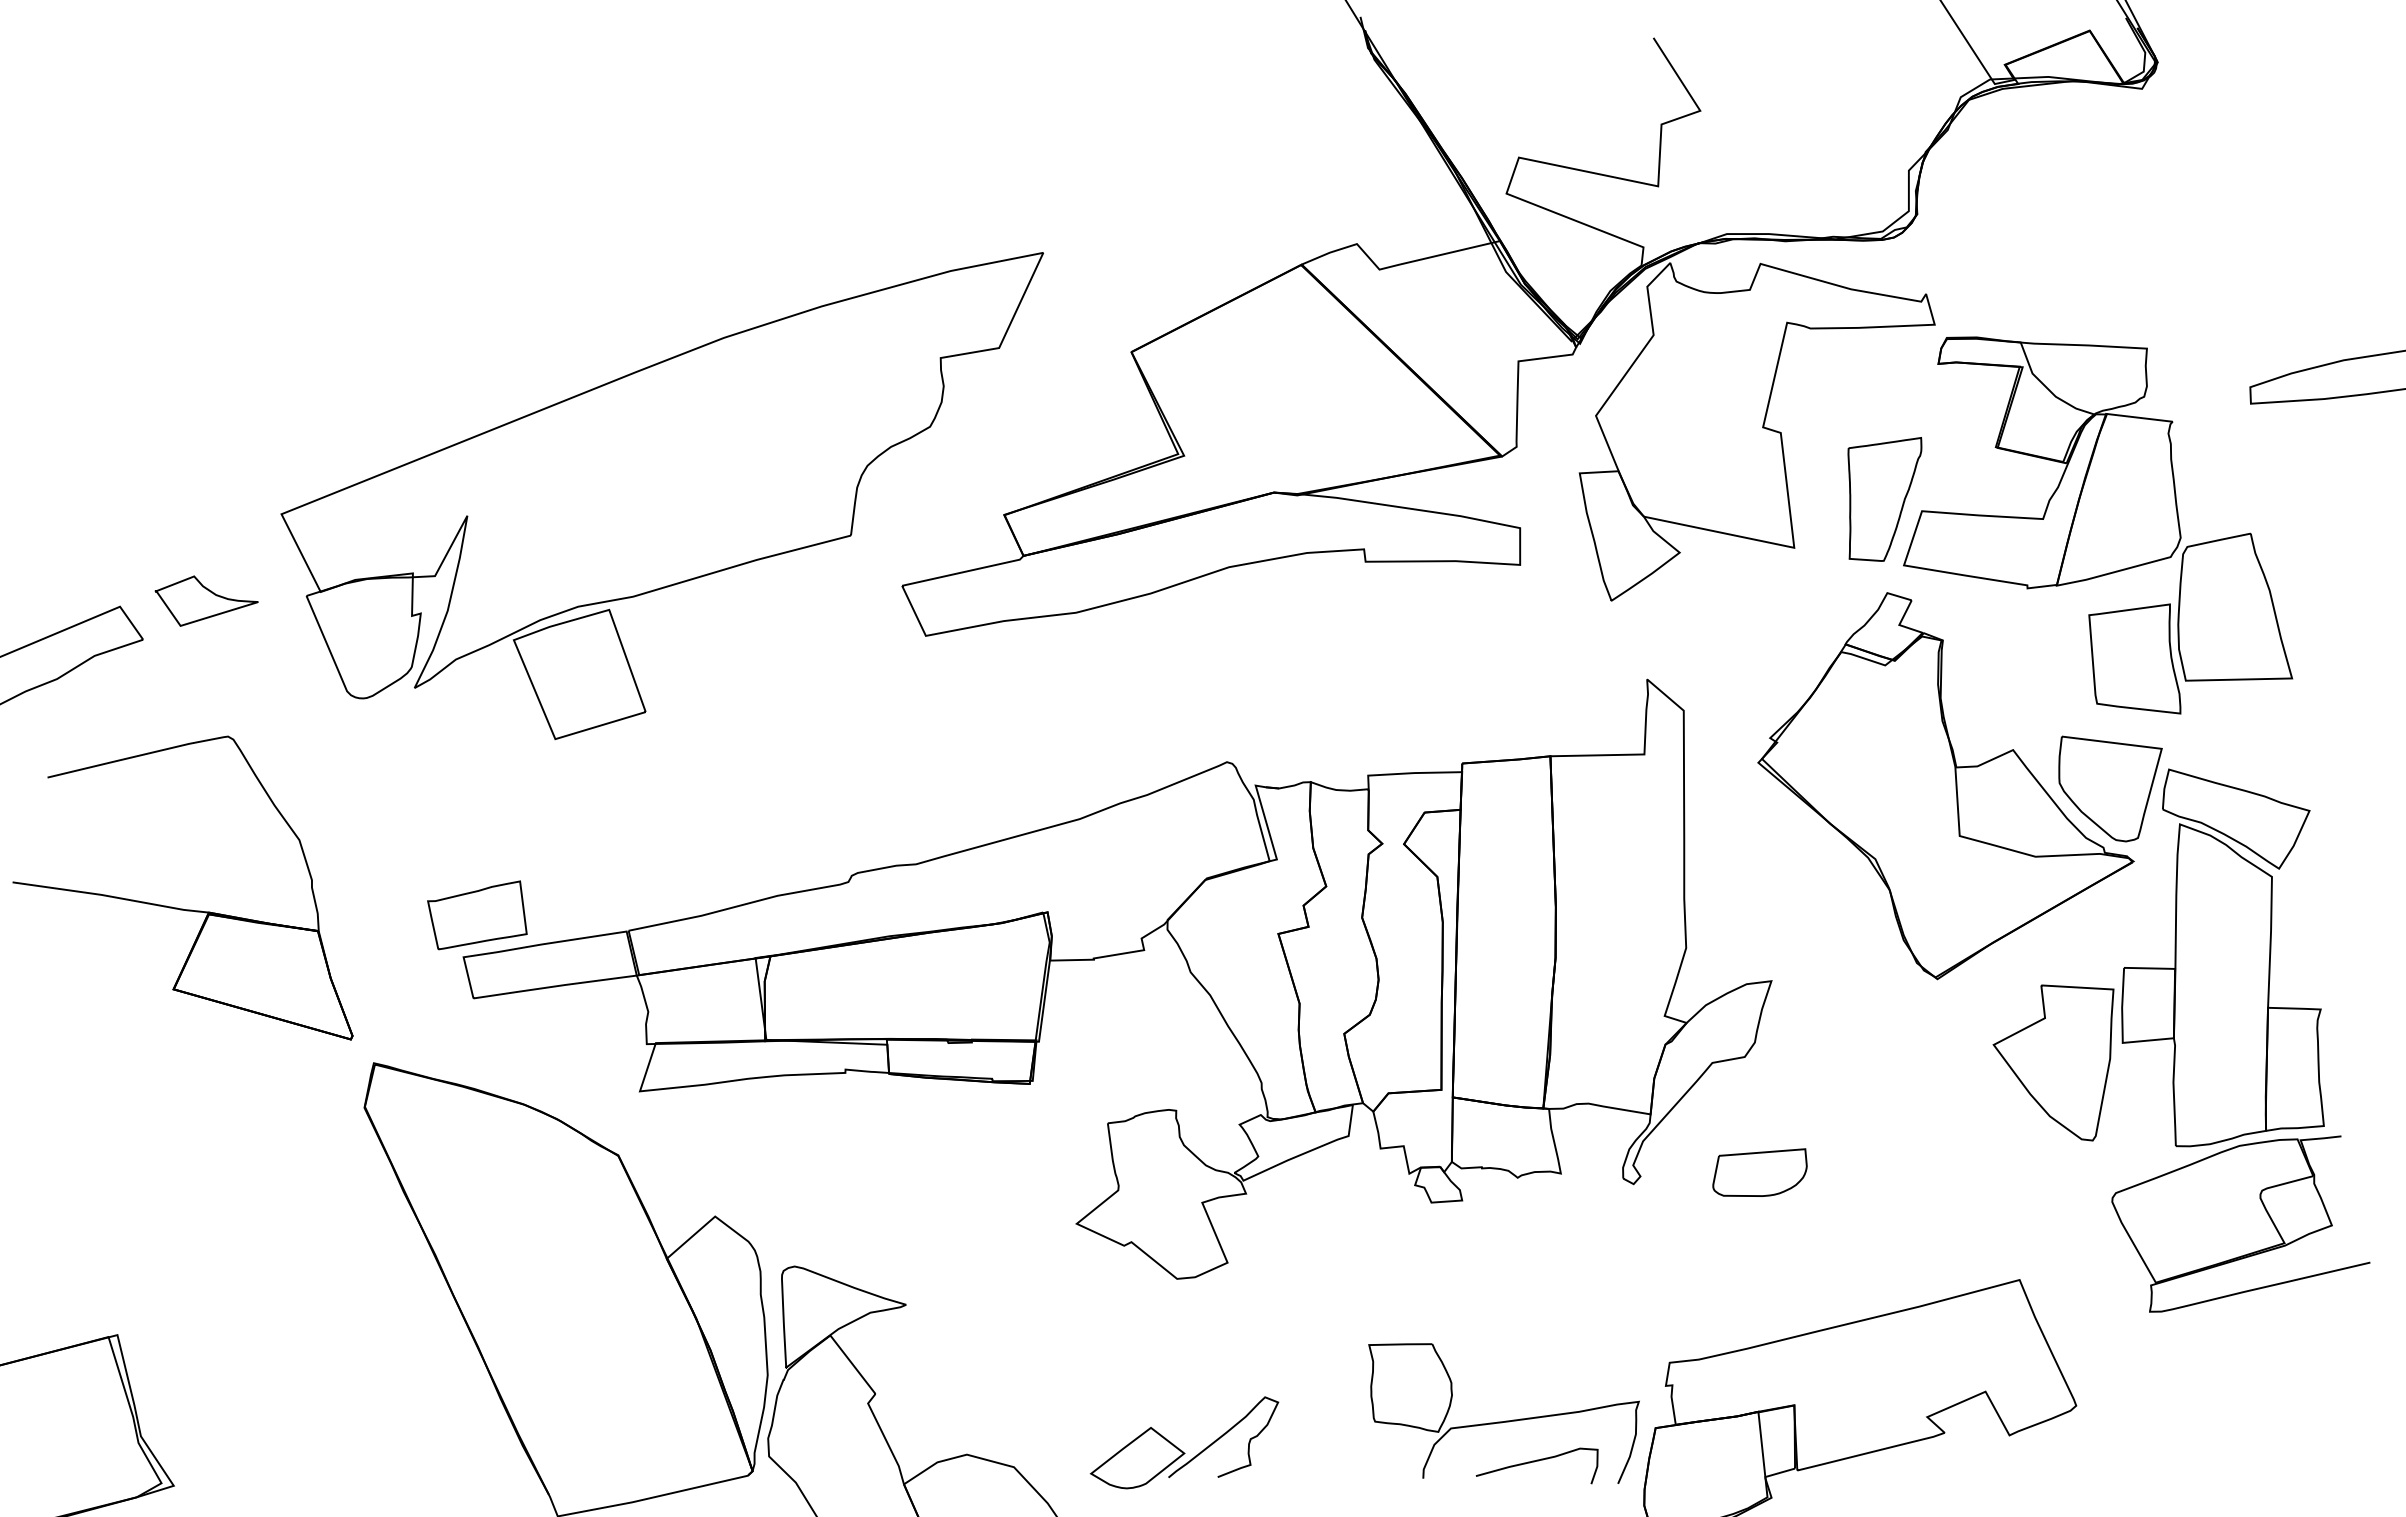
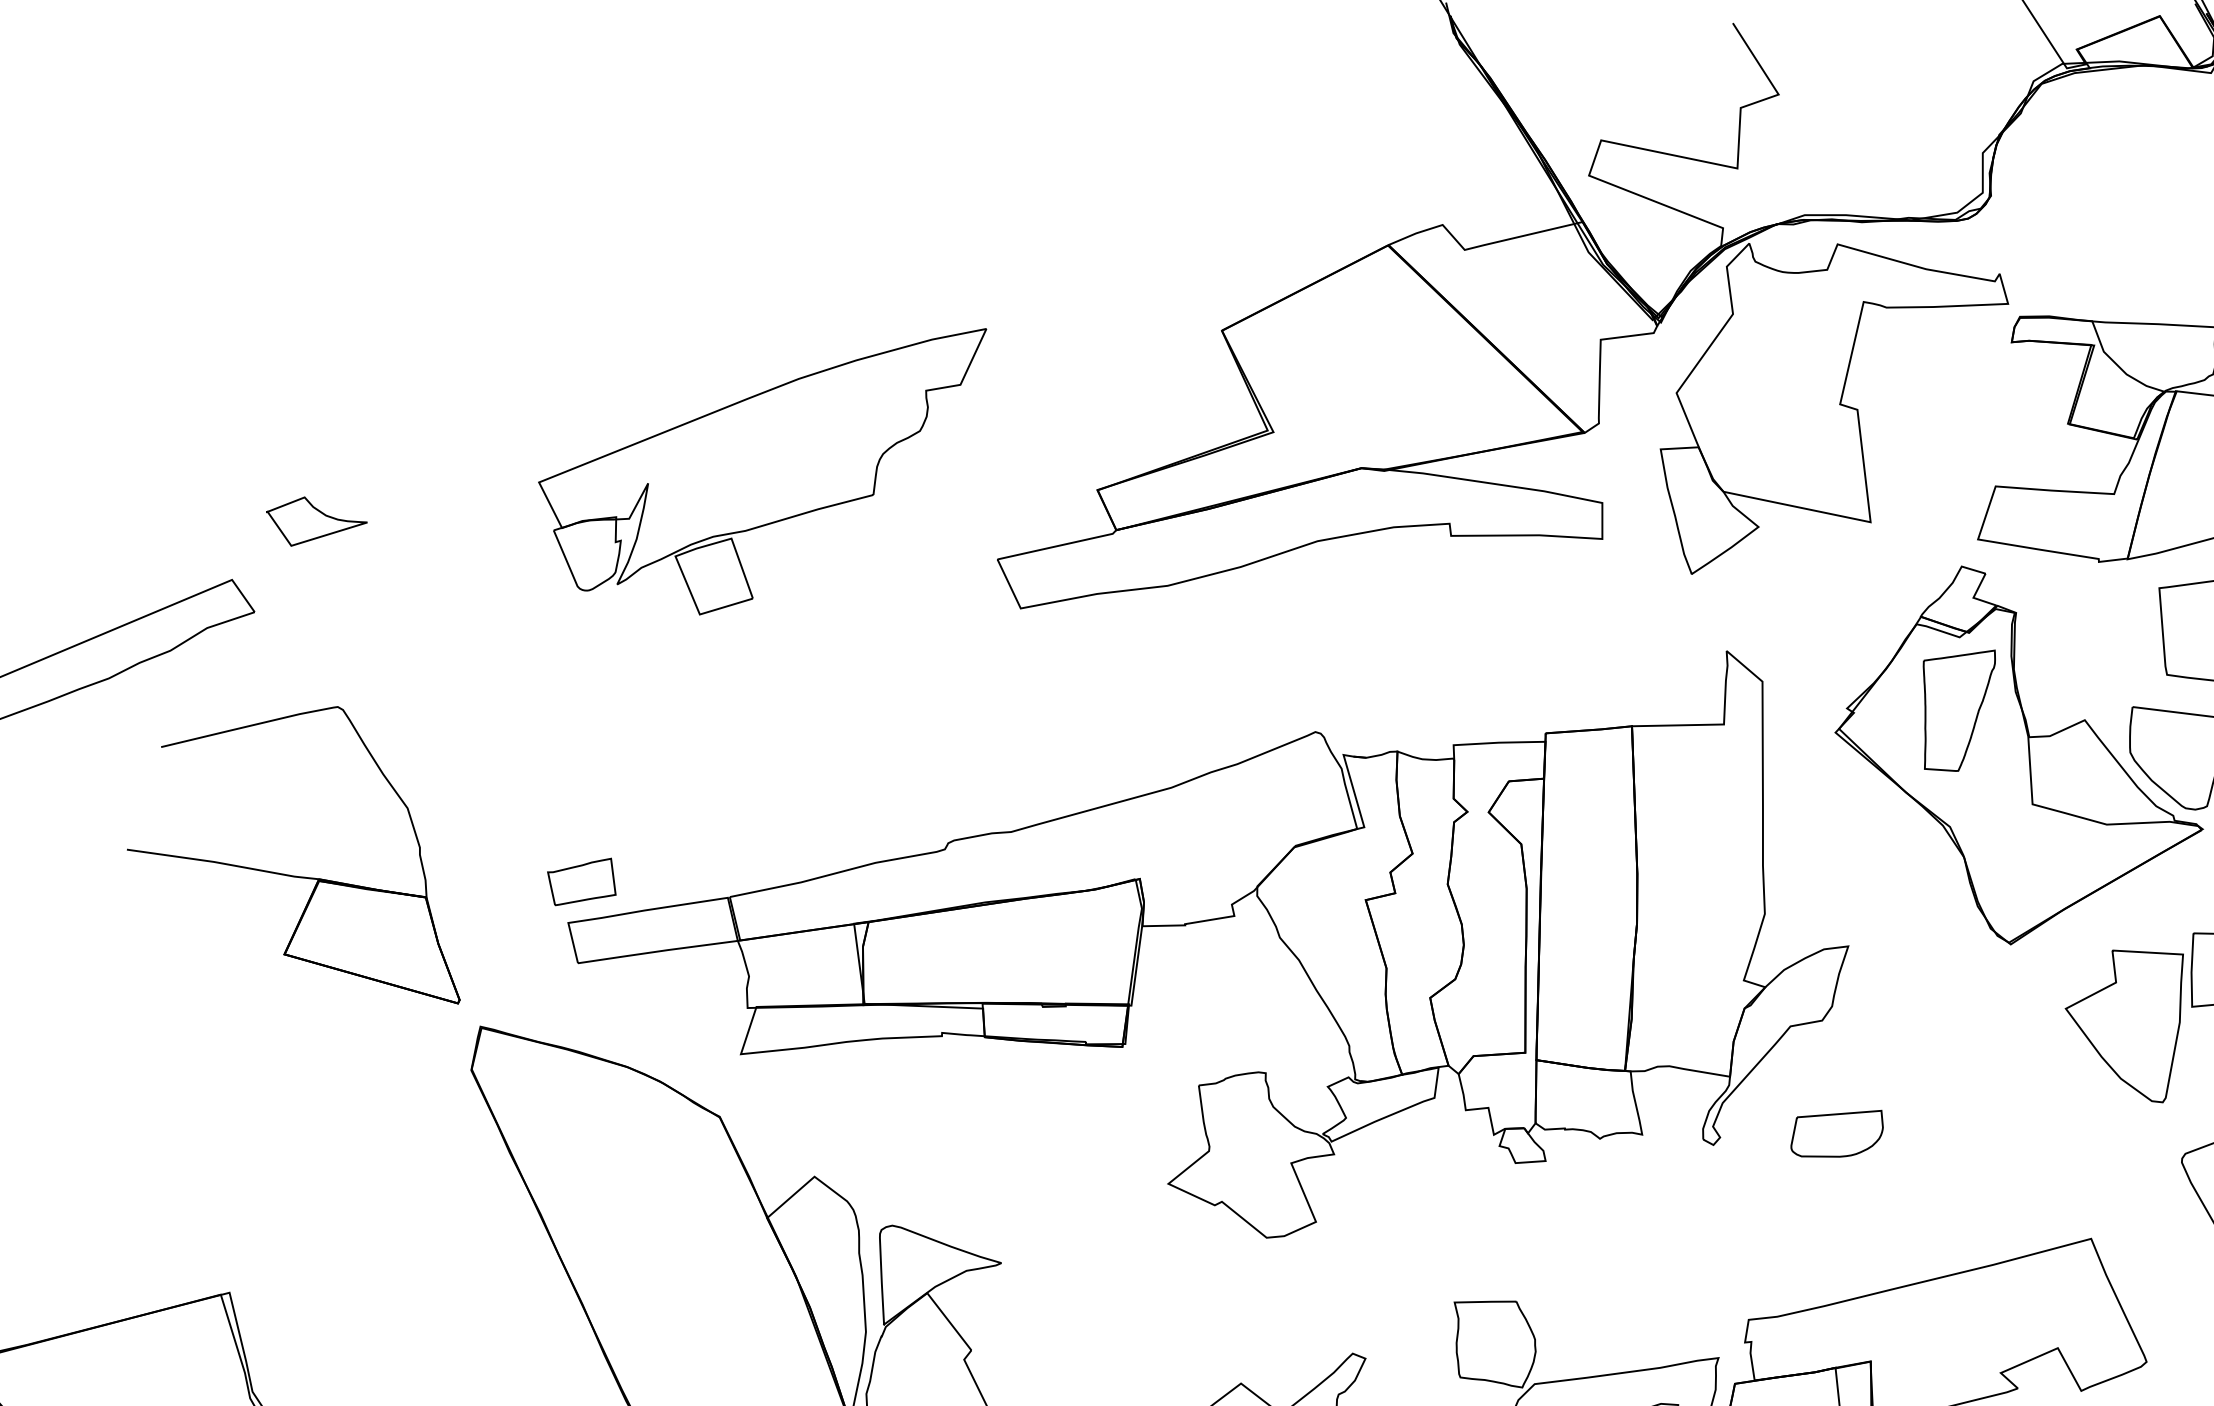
part: (661, 496) -> (762, 472), size x0.6
part: (1884, 499) -> (1958, 710), moved
part: (206, 600) -> (316, 520), moved
part: (477, 915) -> (581, 882), size x0.7

